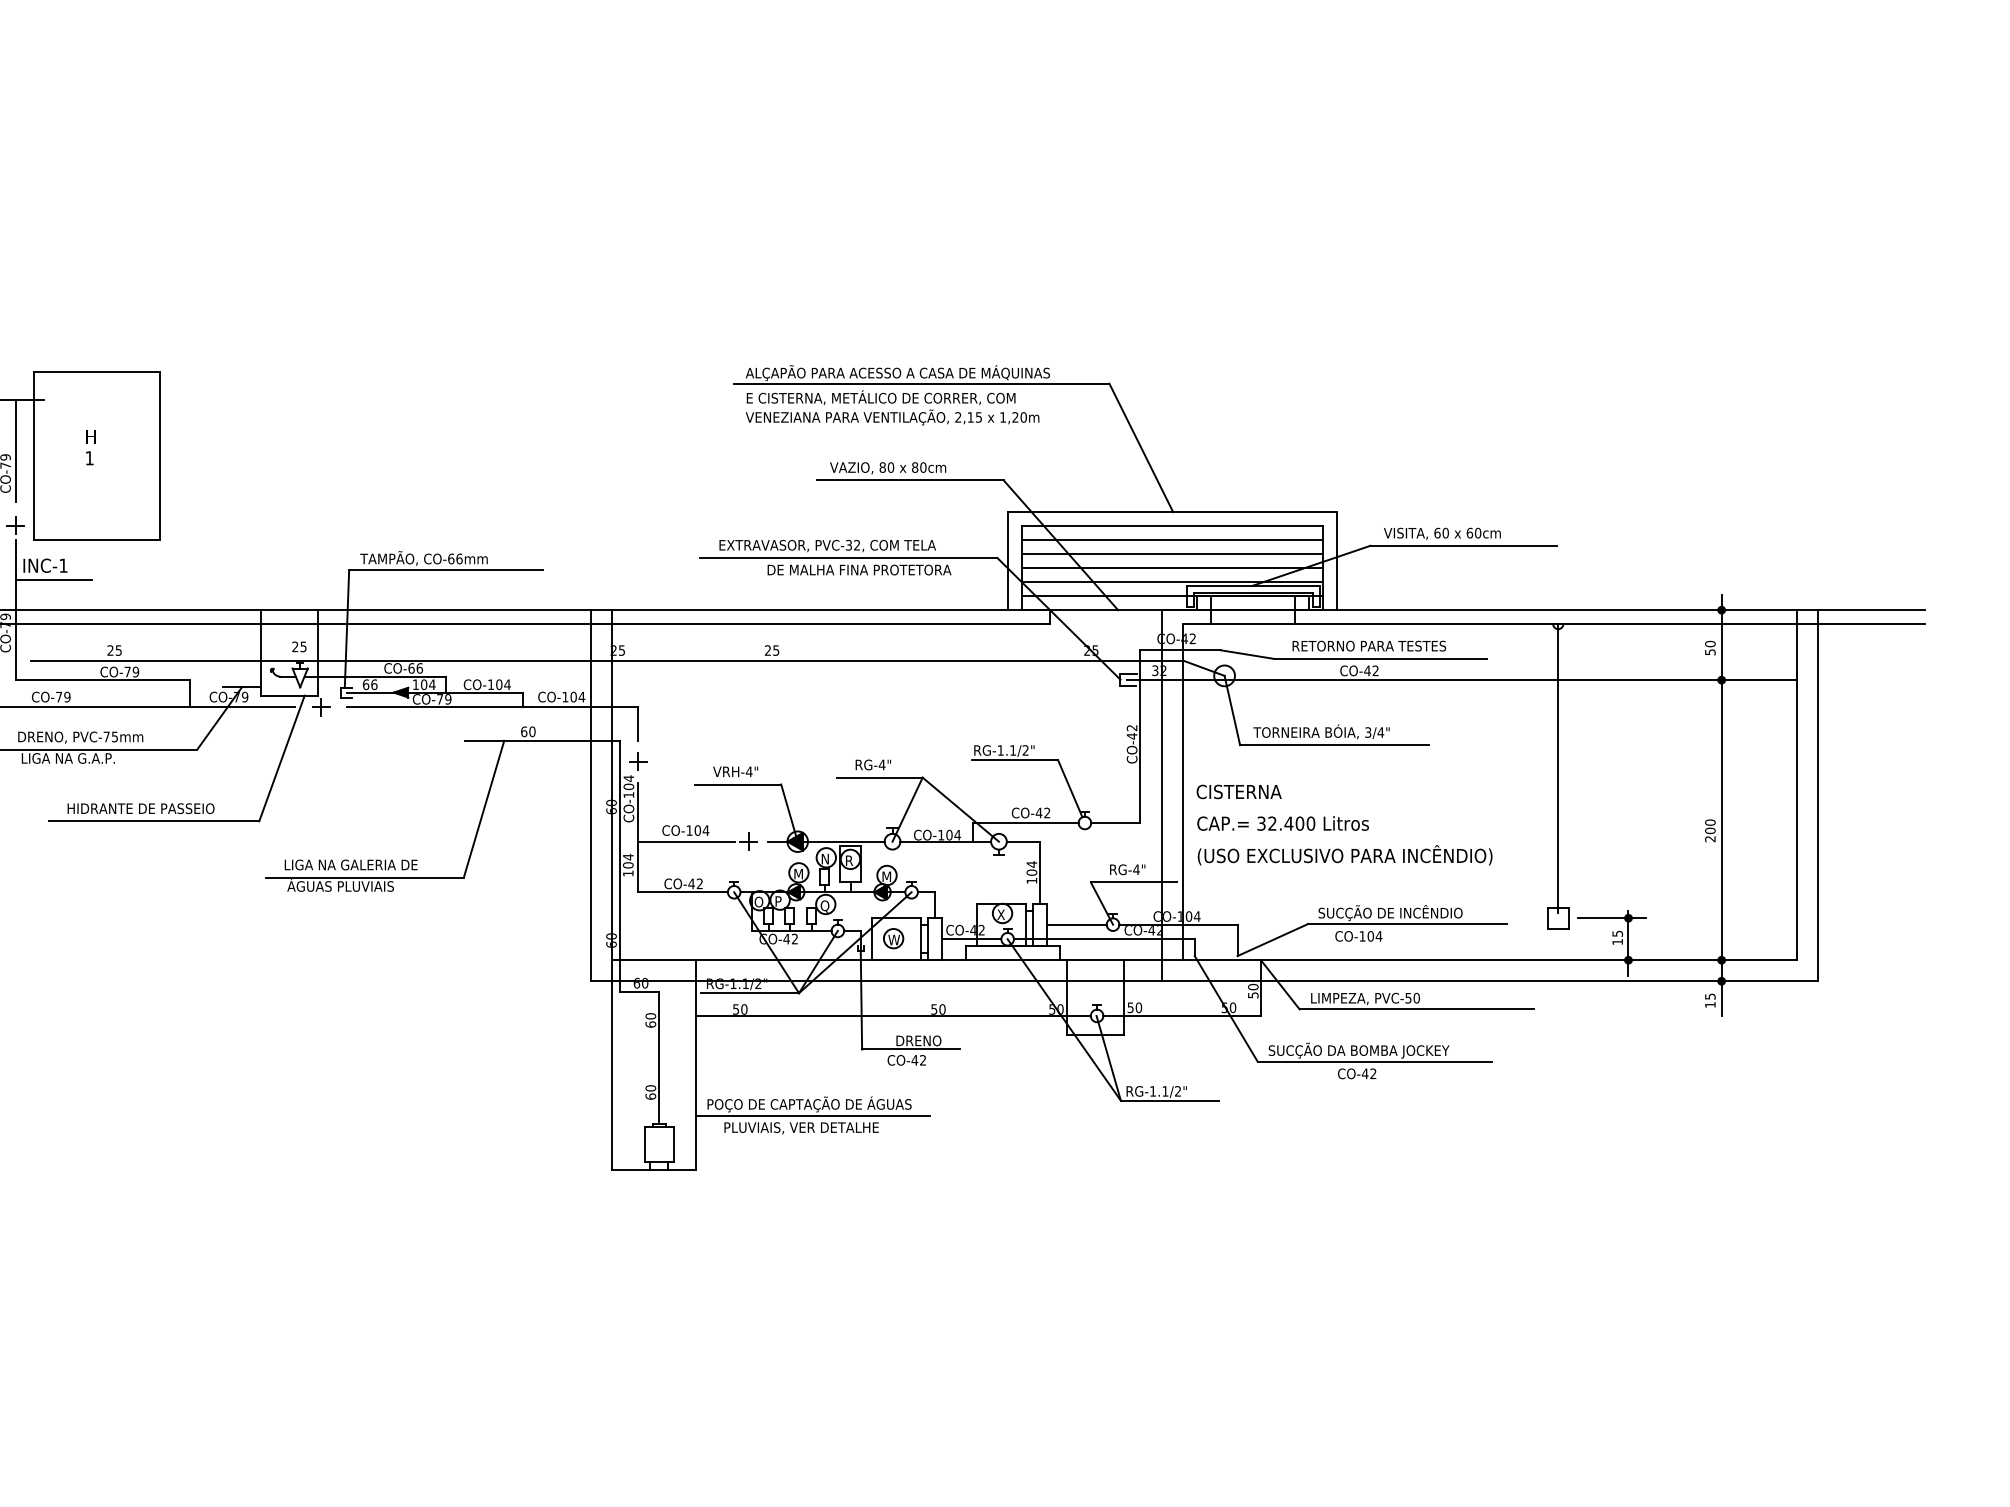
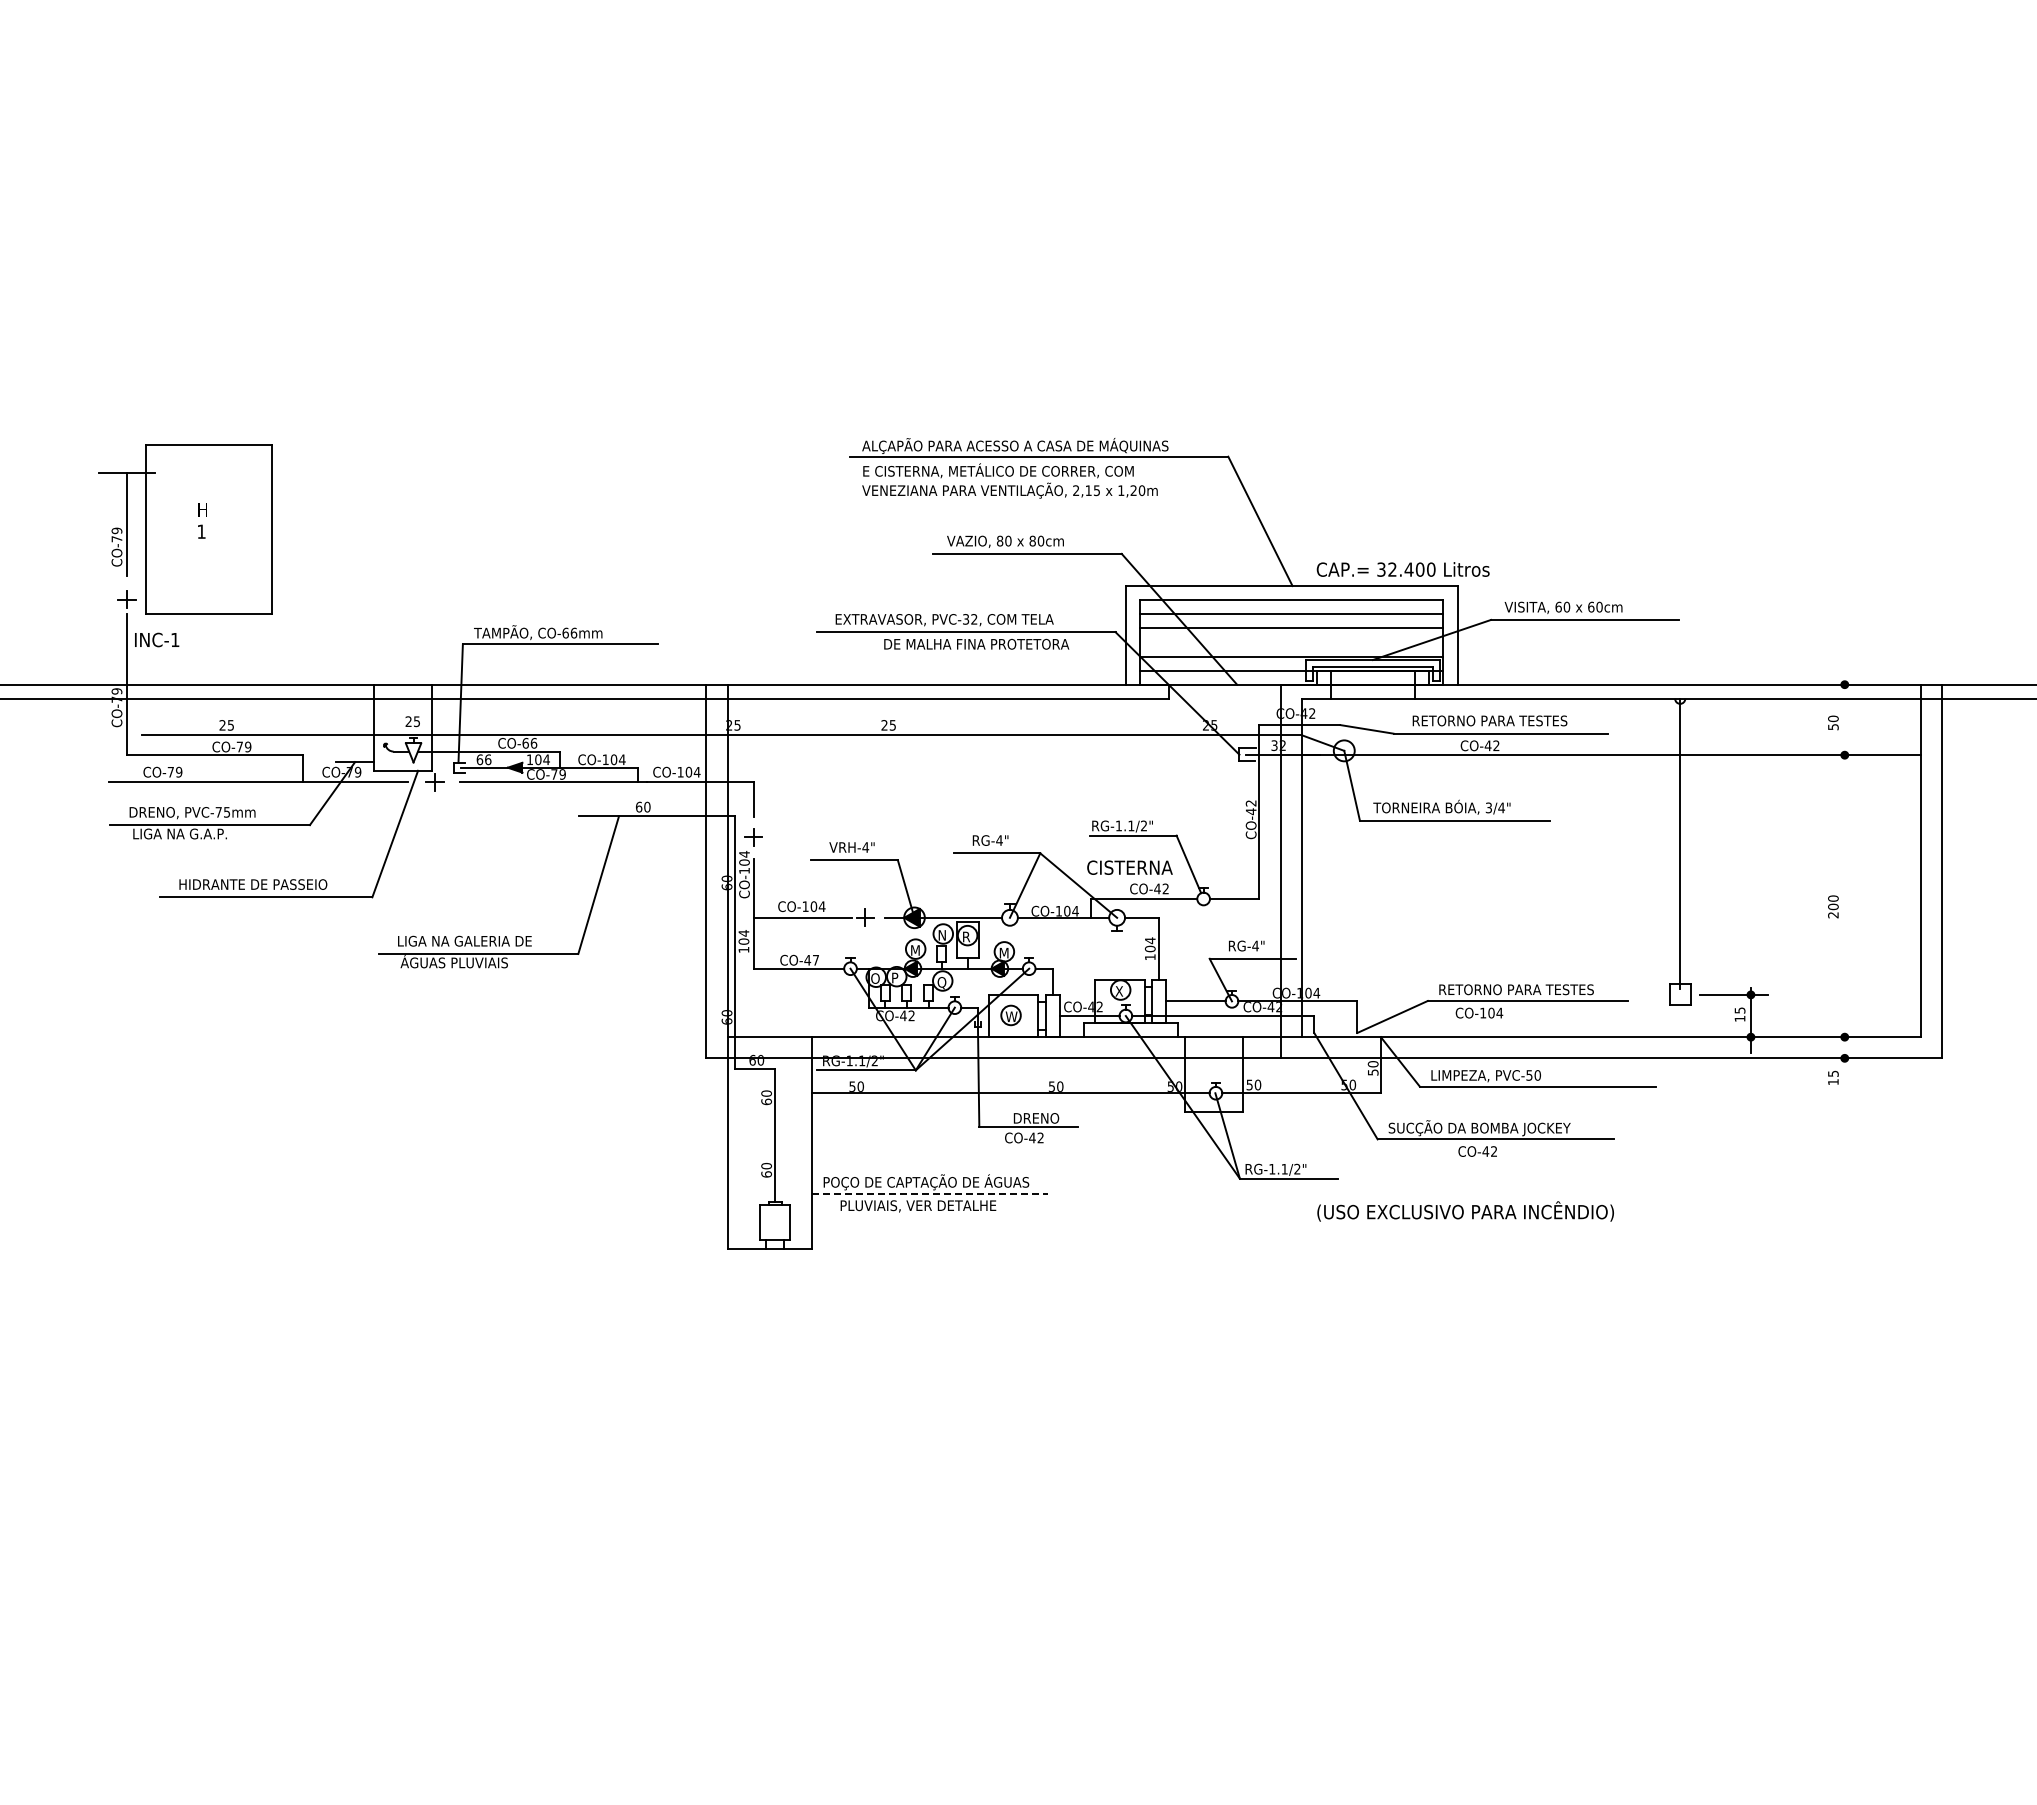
line: (1172, 568) -> (1291, 642), removed
line: (53, 579) -> (165, 653), removed
text: (1238, 791) -> (1129, 867), moved
line: (1721, 805) -> (1844, 881), removed
text: (1282, 823) -> (1402, 569), moved
text: (1344, 855) -> (1465, 1211), moved
text: (699, 883) -> (815, 959), CO-42 -> CO-47
text: (1395, 912) -> (1516, 989), SUCÇÃO DE INCÊNDIO -> RETORNO PARA TESTES
line: (813, 1115) -> (930, 1193), solid -> dashed

